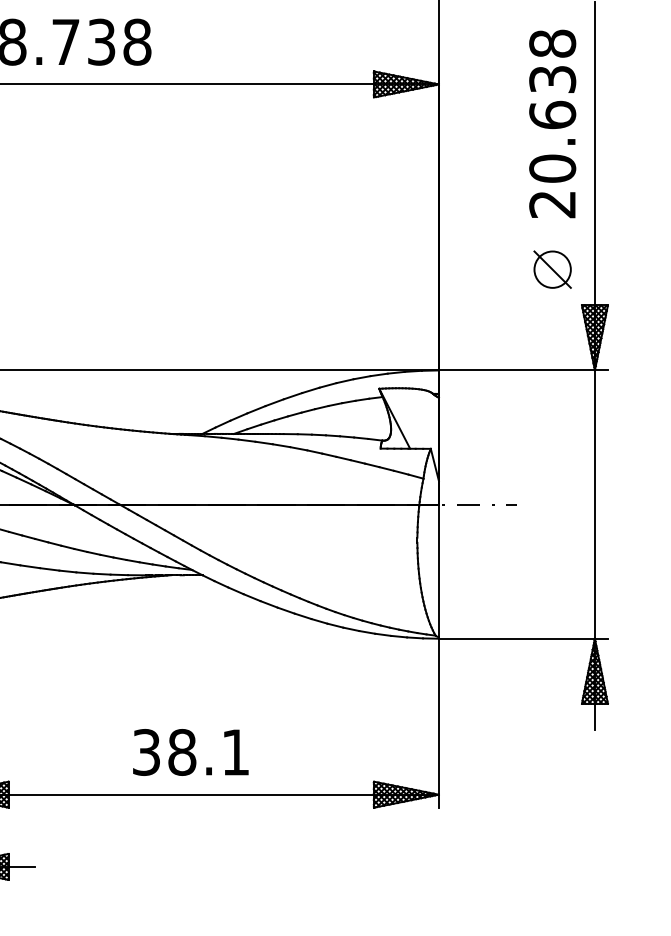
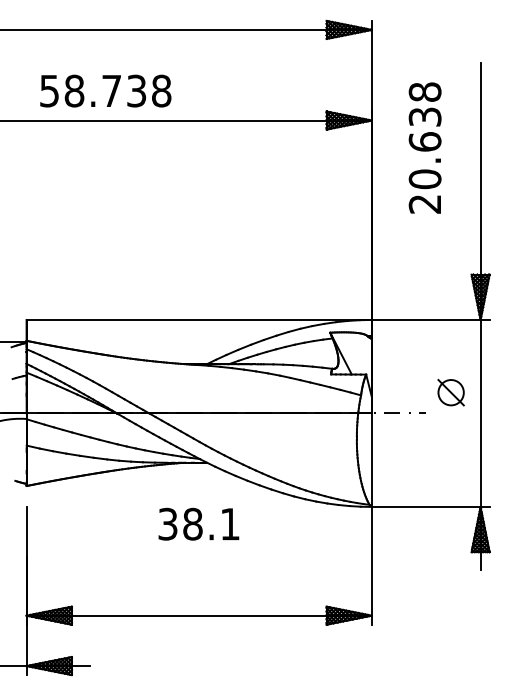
text: (551, 123) -> (424, 147), moved
part: (551, 269) -> (450, 392), moved
text: (190, 751) -> (198, 523), moved

